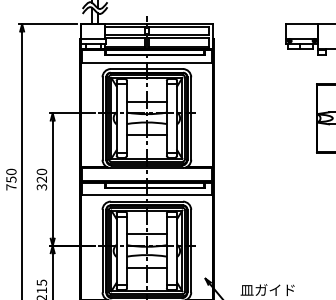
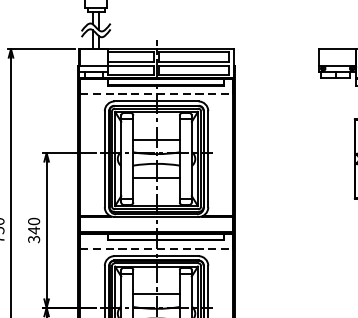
line: (146, 62) -> (156, 93), solid -> dashed
text: (41, 179) -> (33, 230), 320 -> 340
line: (146, 195) -> (156, 249), solid -> dashed

